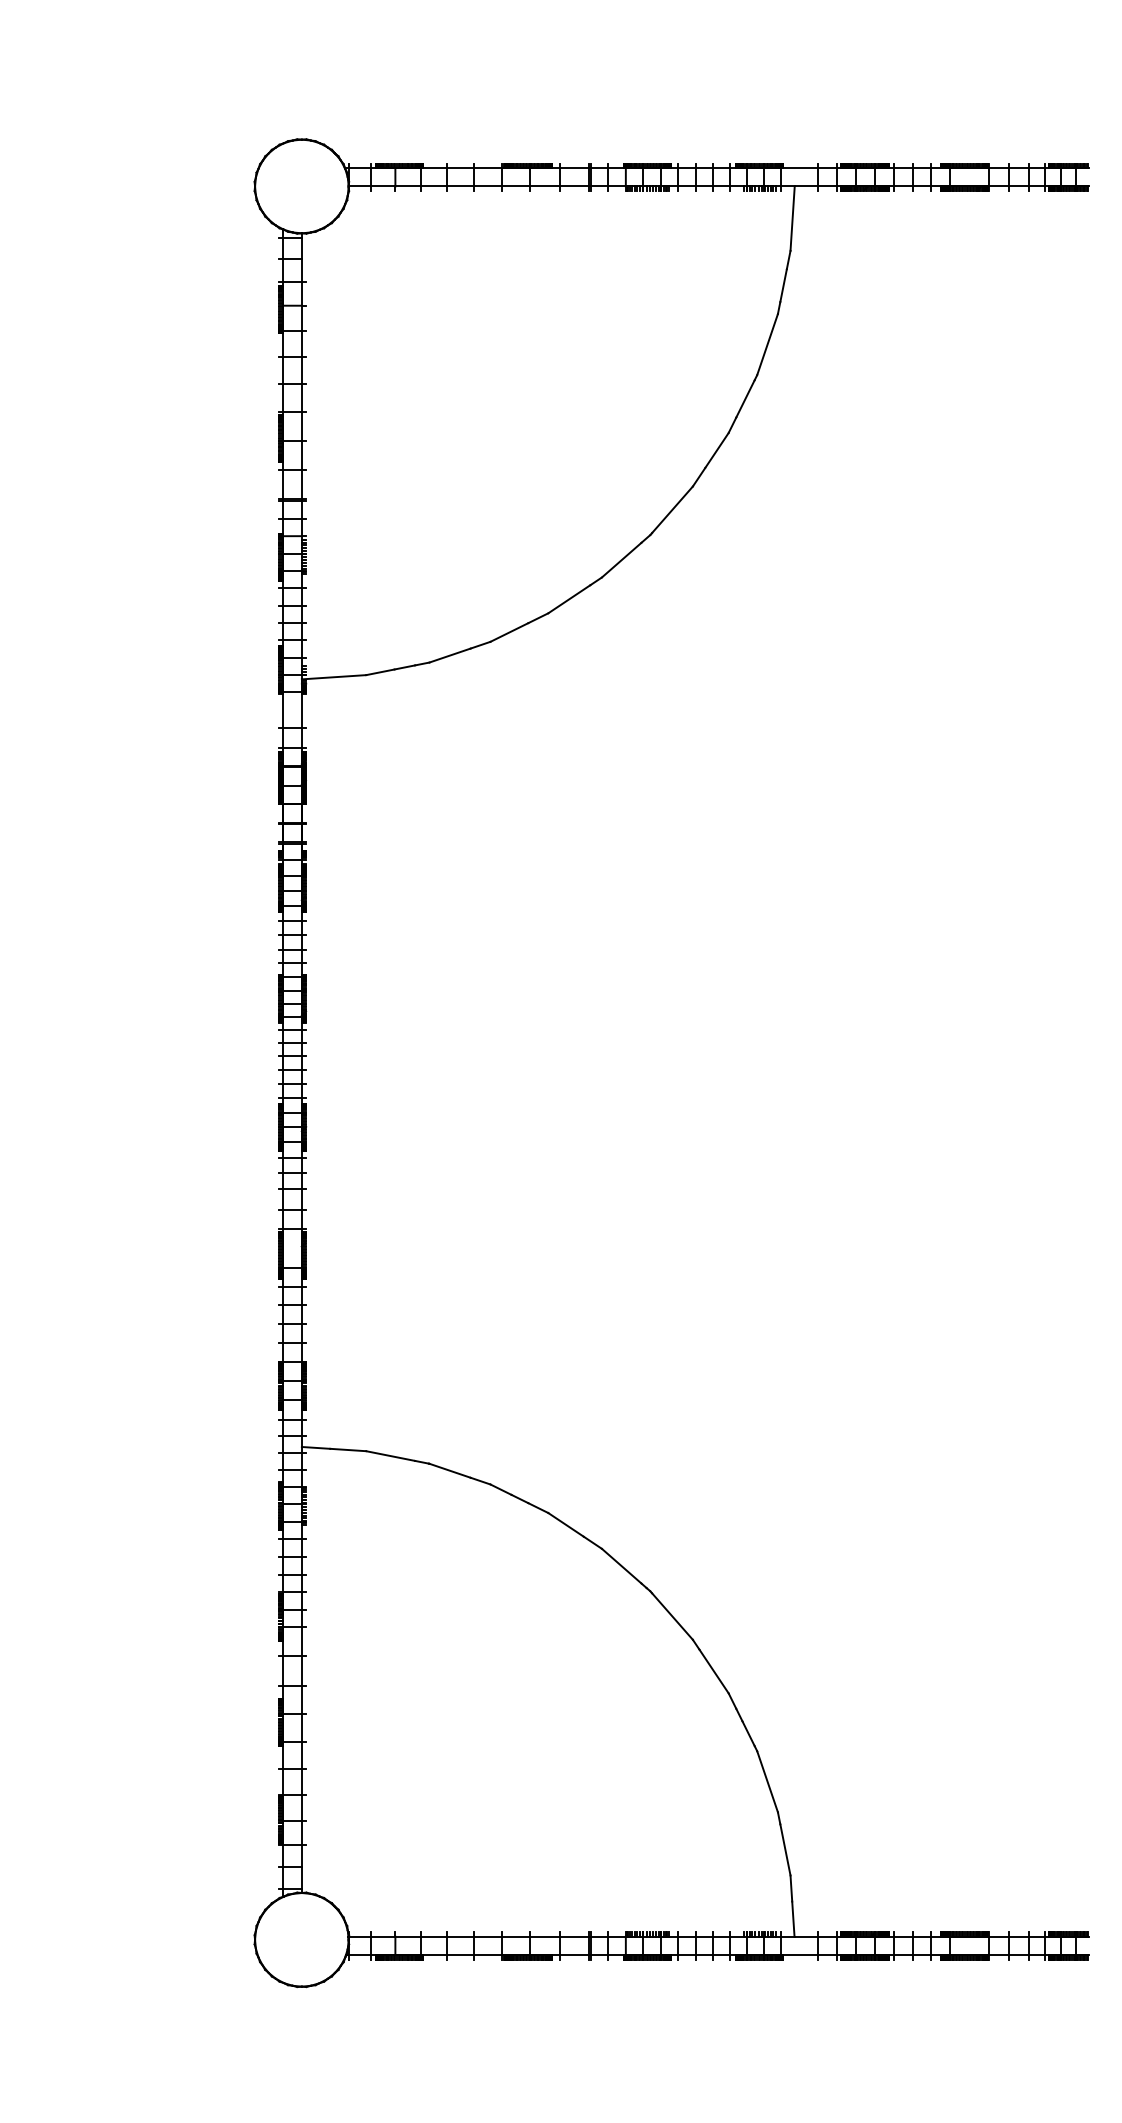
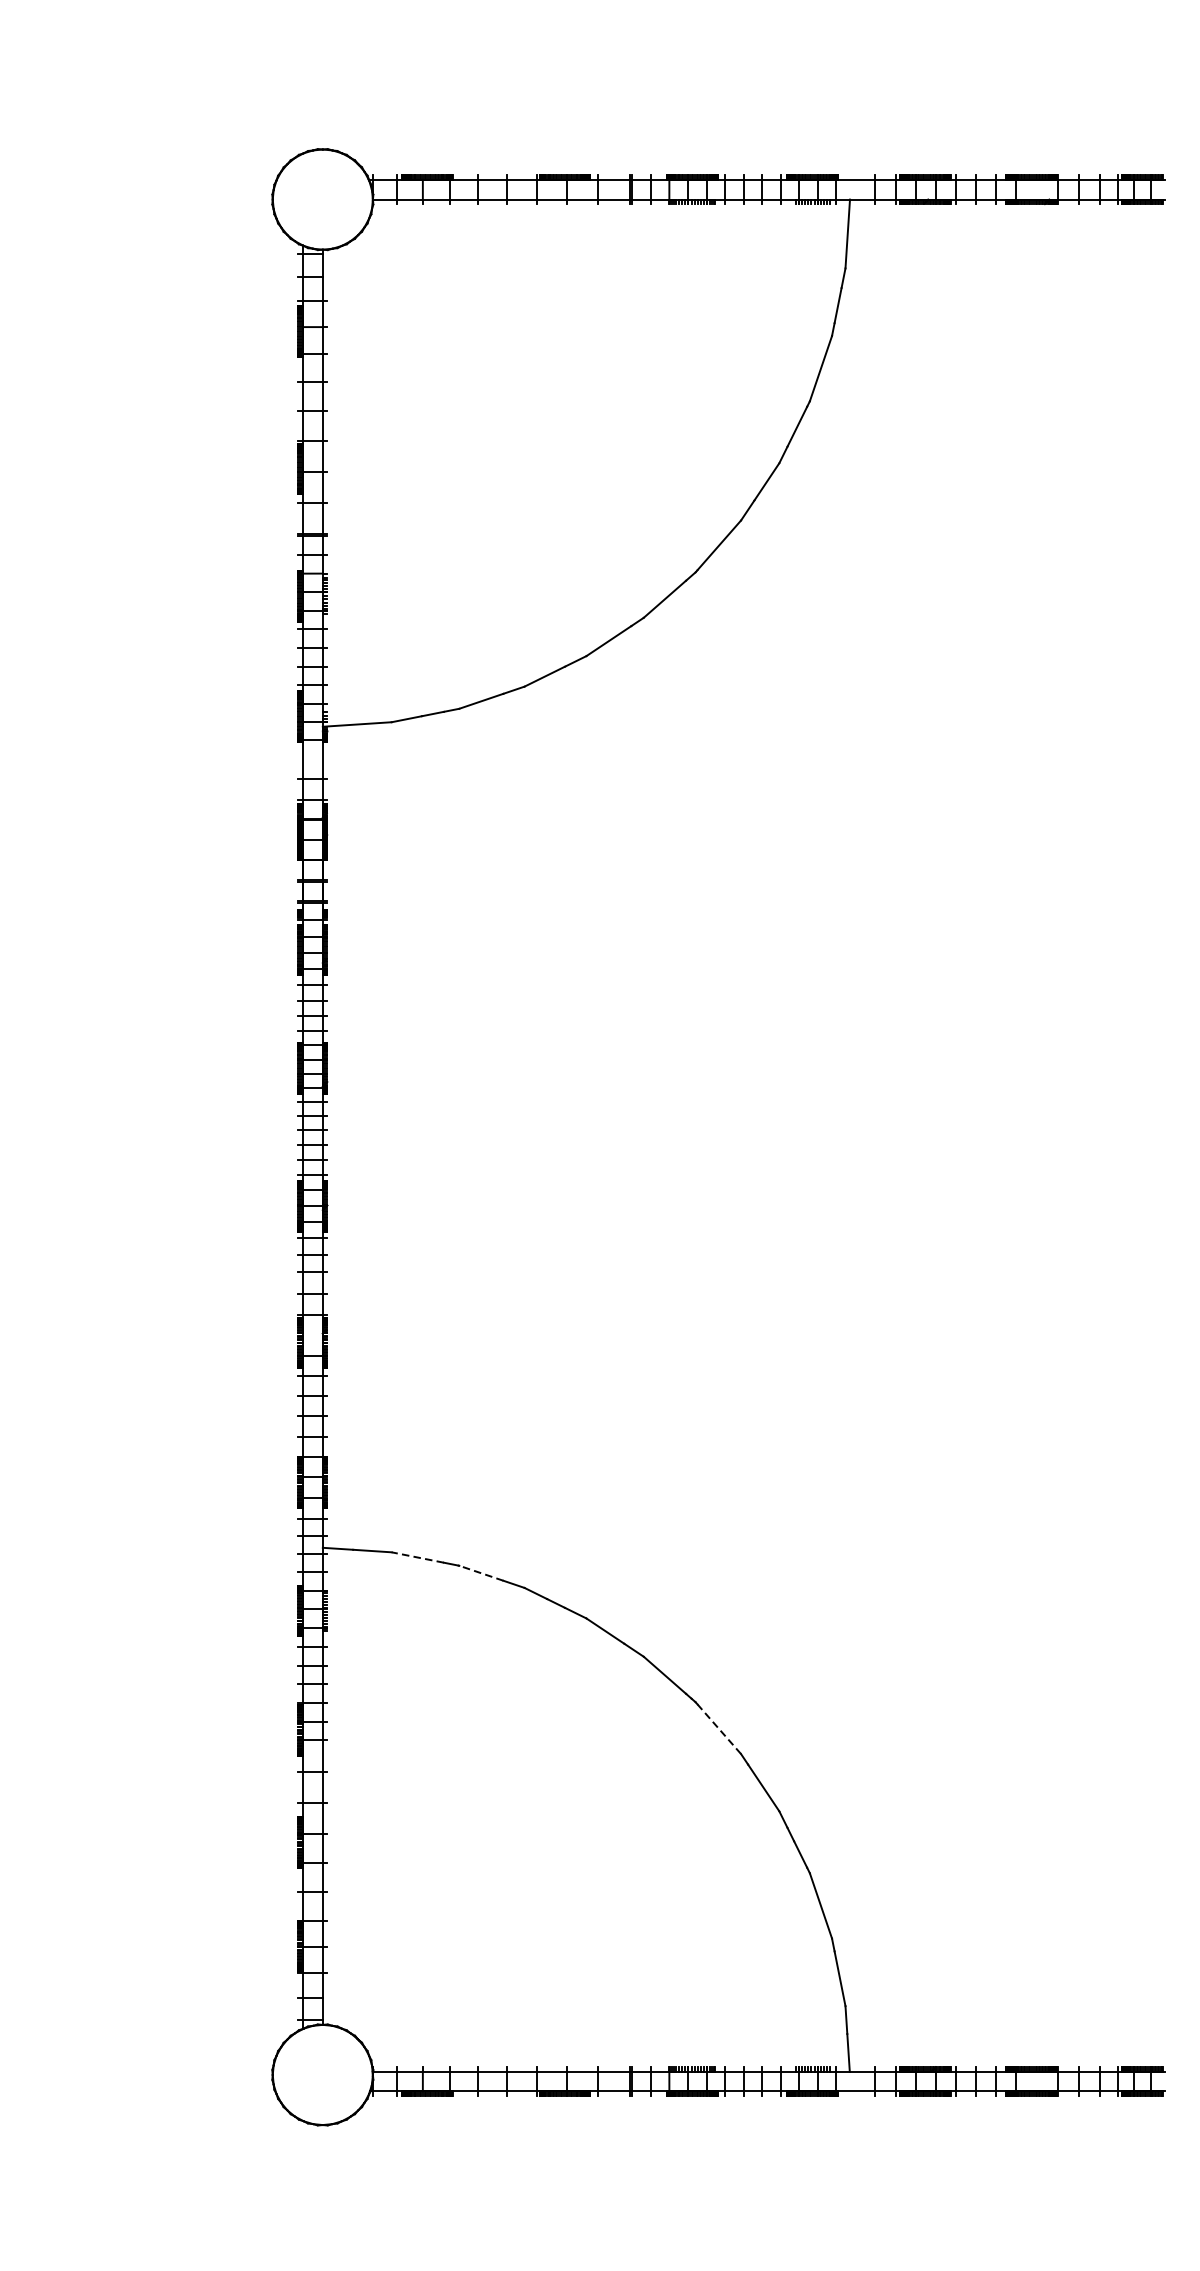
line: (390, 1456) -> (417, 1557), solid -> dashed
line: (450, 1470) -> (481, 1572), solid -> dashed
line: (672, 1616) -> (719, 1729), solid -> dashed

